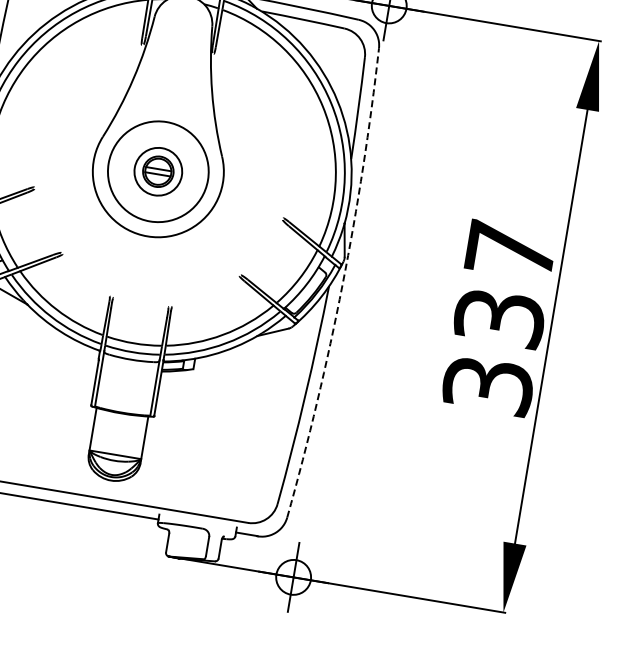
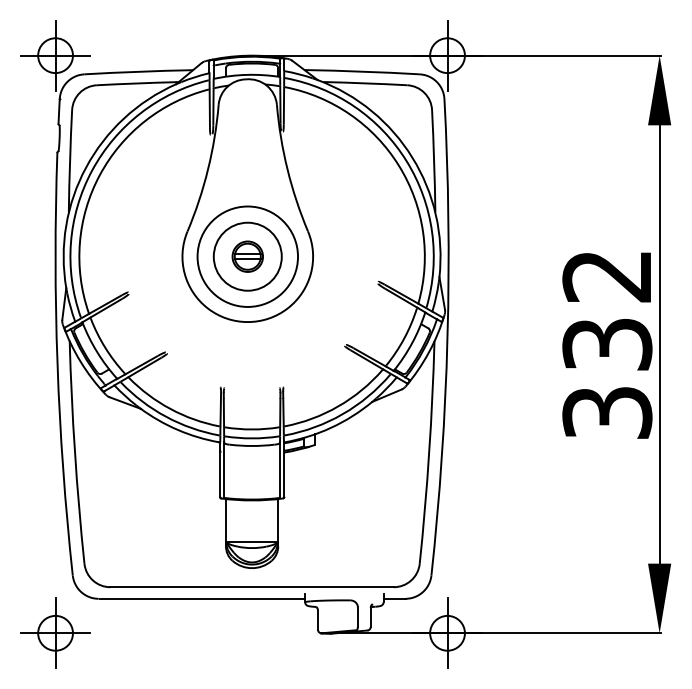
circle: (158, 171) -> (247, 256), size x1.43
text: (509, 250) -> (606, 276), 337 -> 332
arc: (342, 284) -> (447, 337), dashed -> solid

